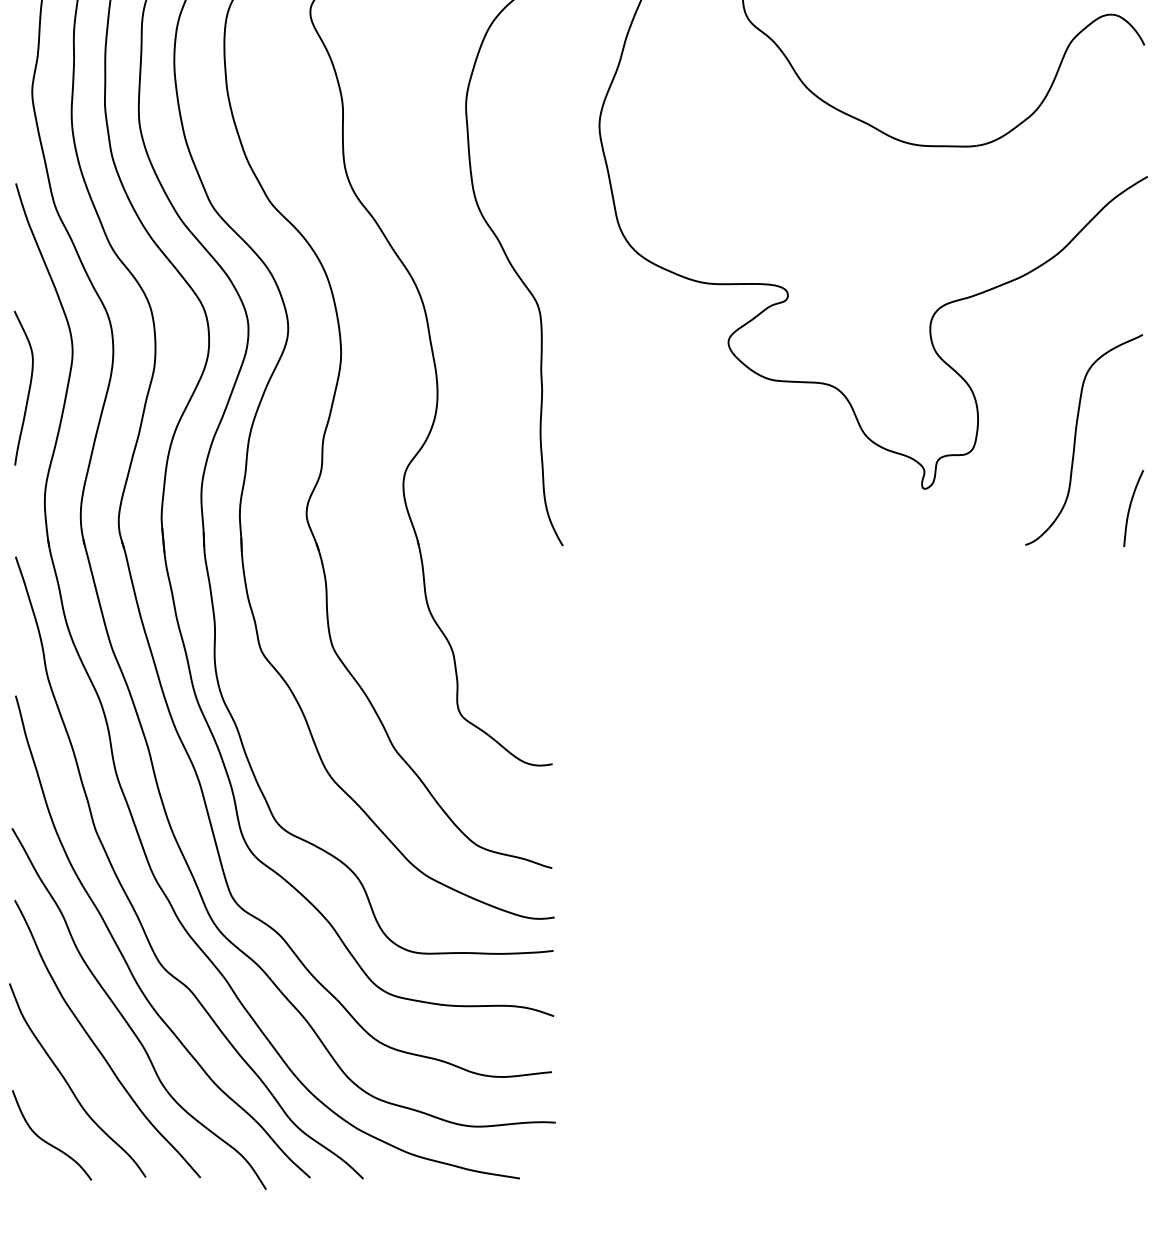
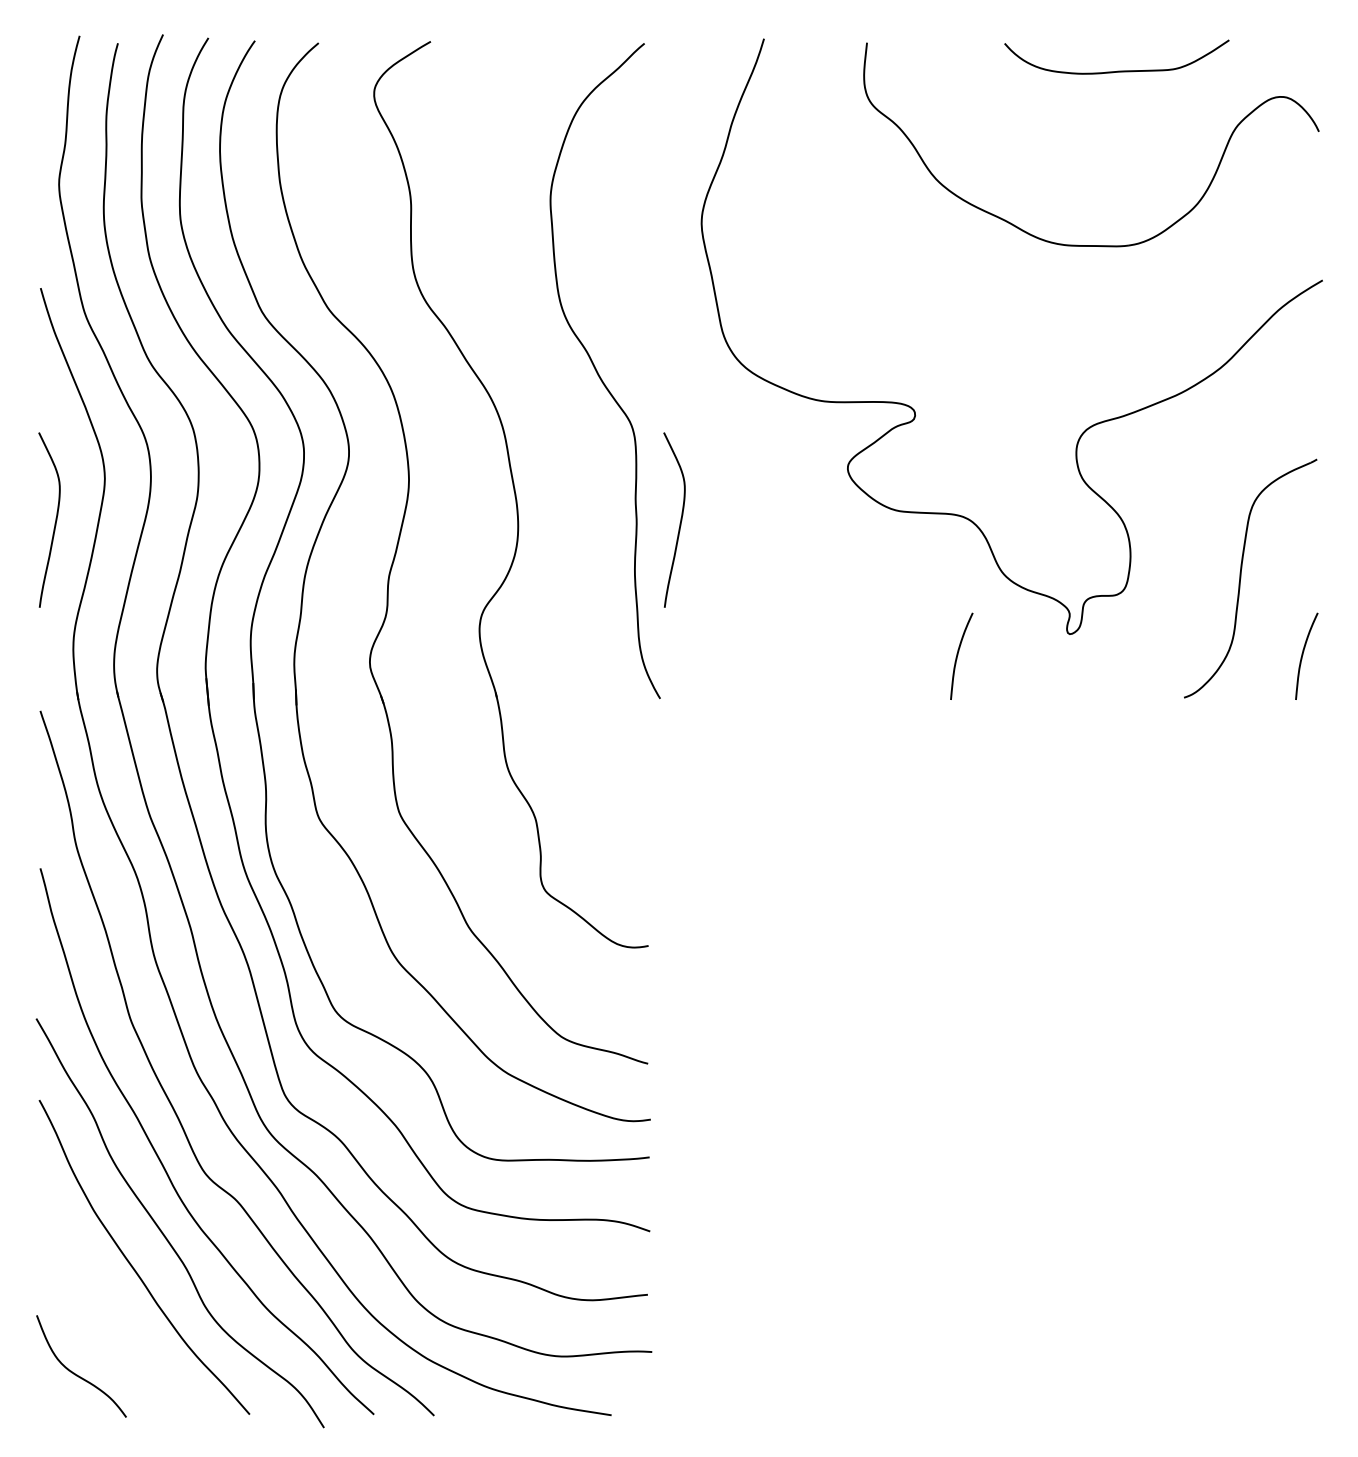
curve: (580, 387) -> (680, 519), added
curve: (826, 507) -> (958, 655), added
curve: (69, 1085) -> (101, 1309), removed

